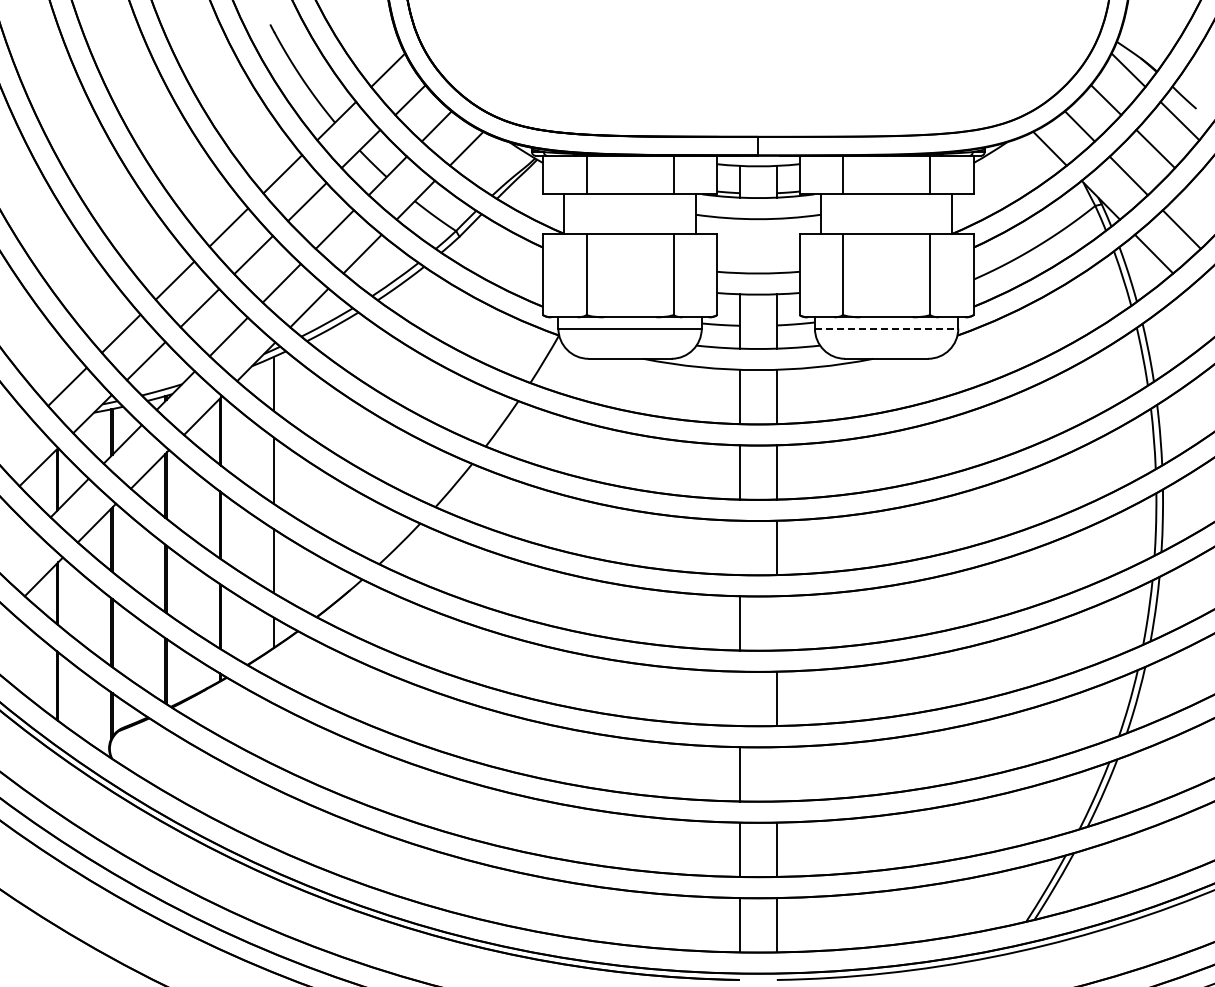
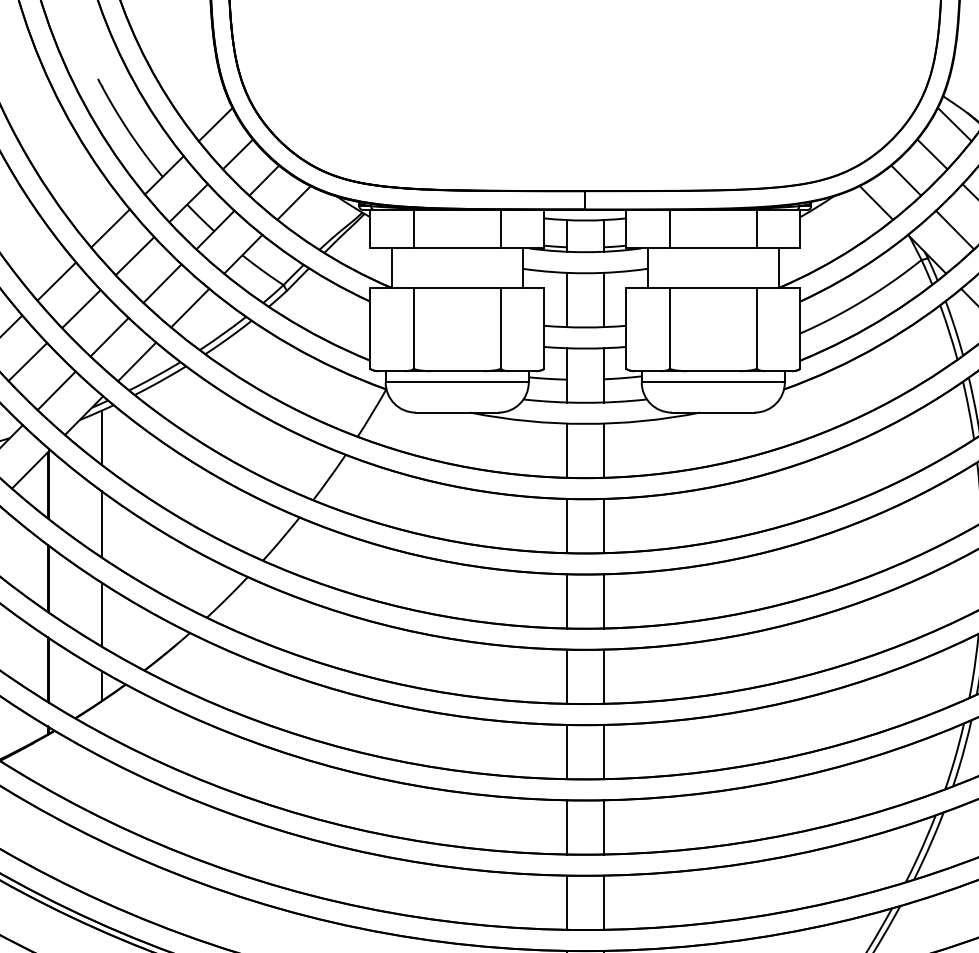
line: (739, 245) -> (566, 299), added
line: (776, 245) -> (603, 299), added
line: (886, 328) -> (713, 382), dashed -> solid
line: (739, 547) -> (566, 600), added
line: (776, 623) -> (603, 676), added
line: (739, 698) -> (566, 751), added
line: (776, 774) -> (603, 827), added

